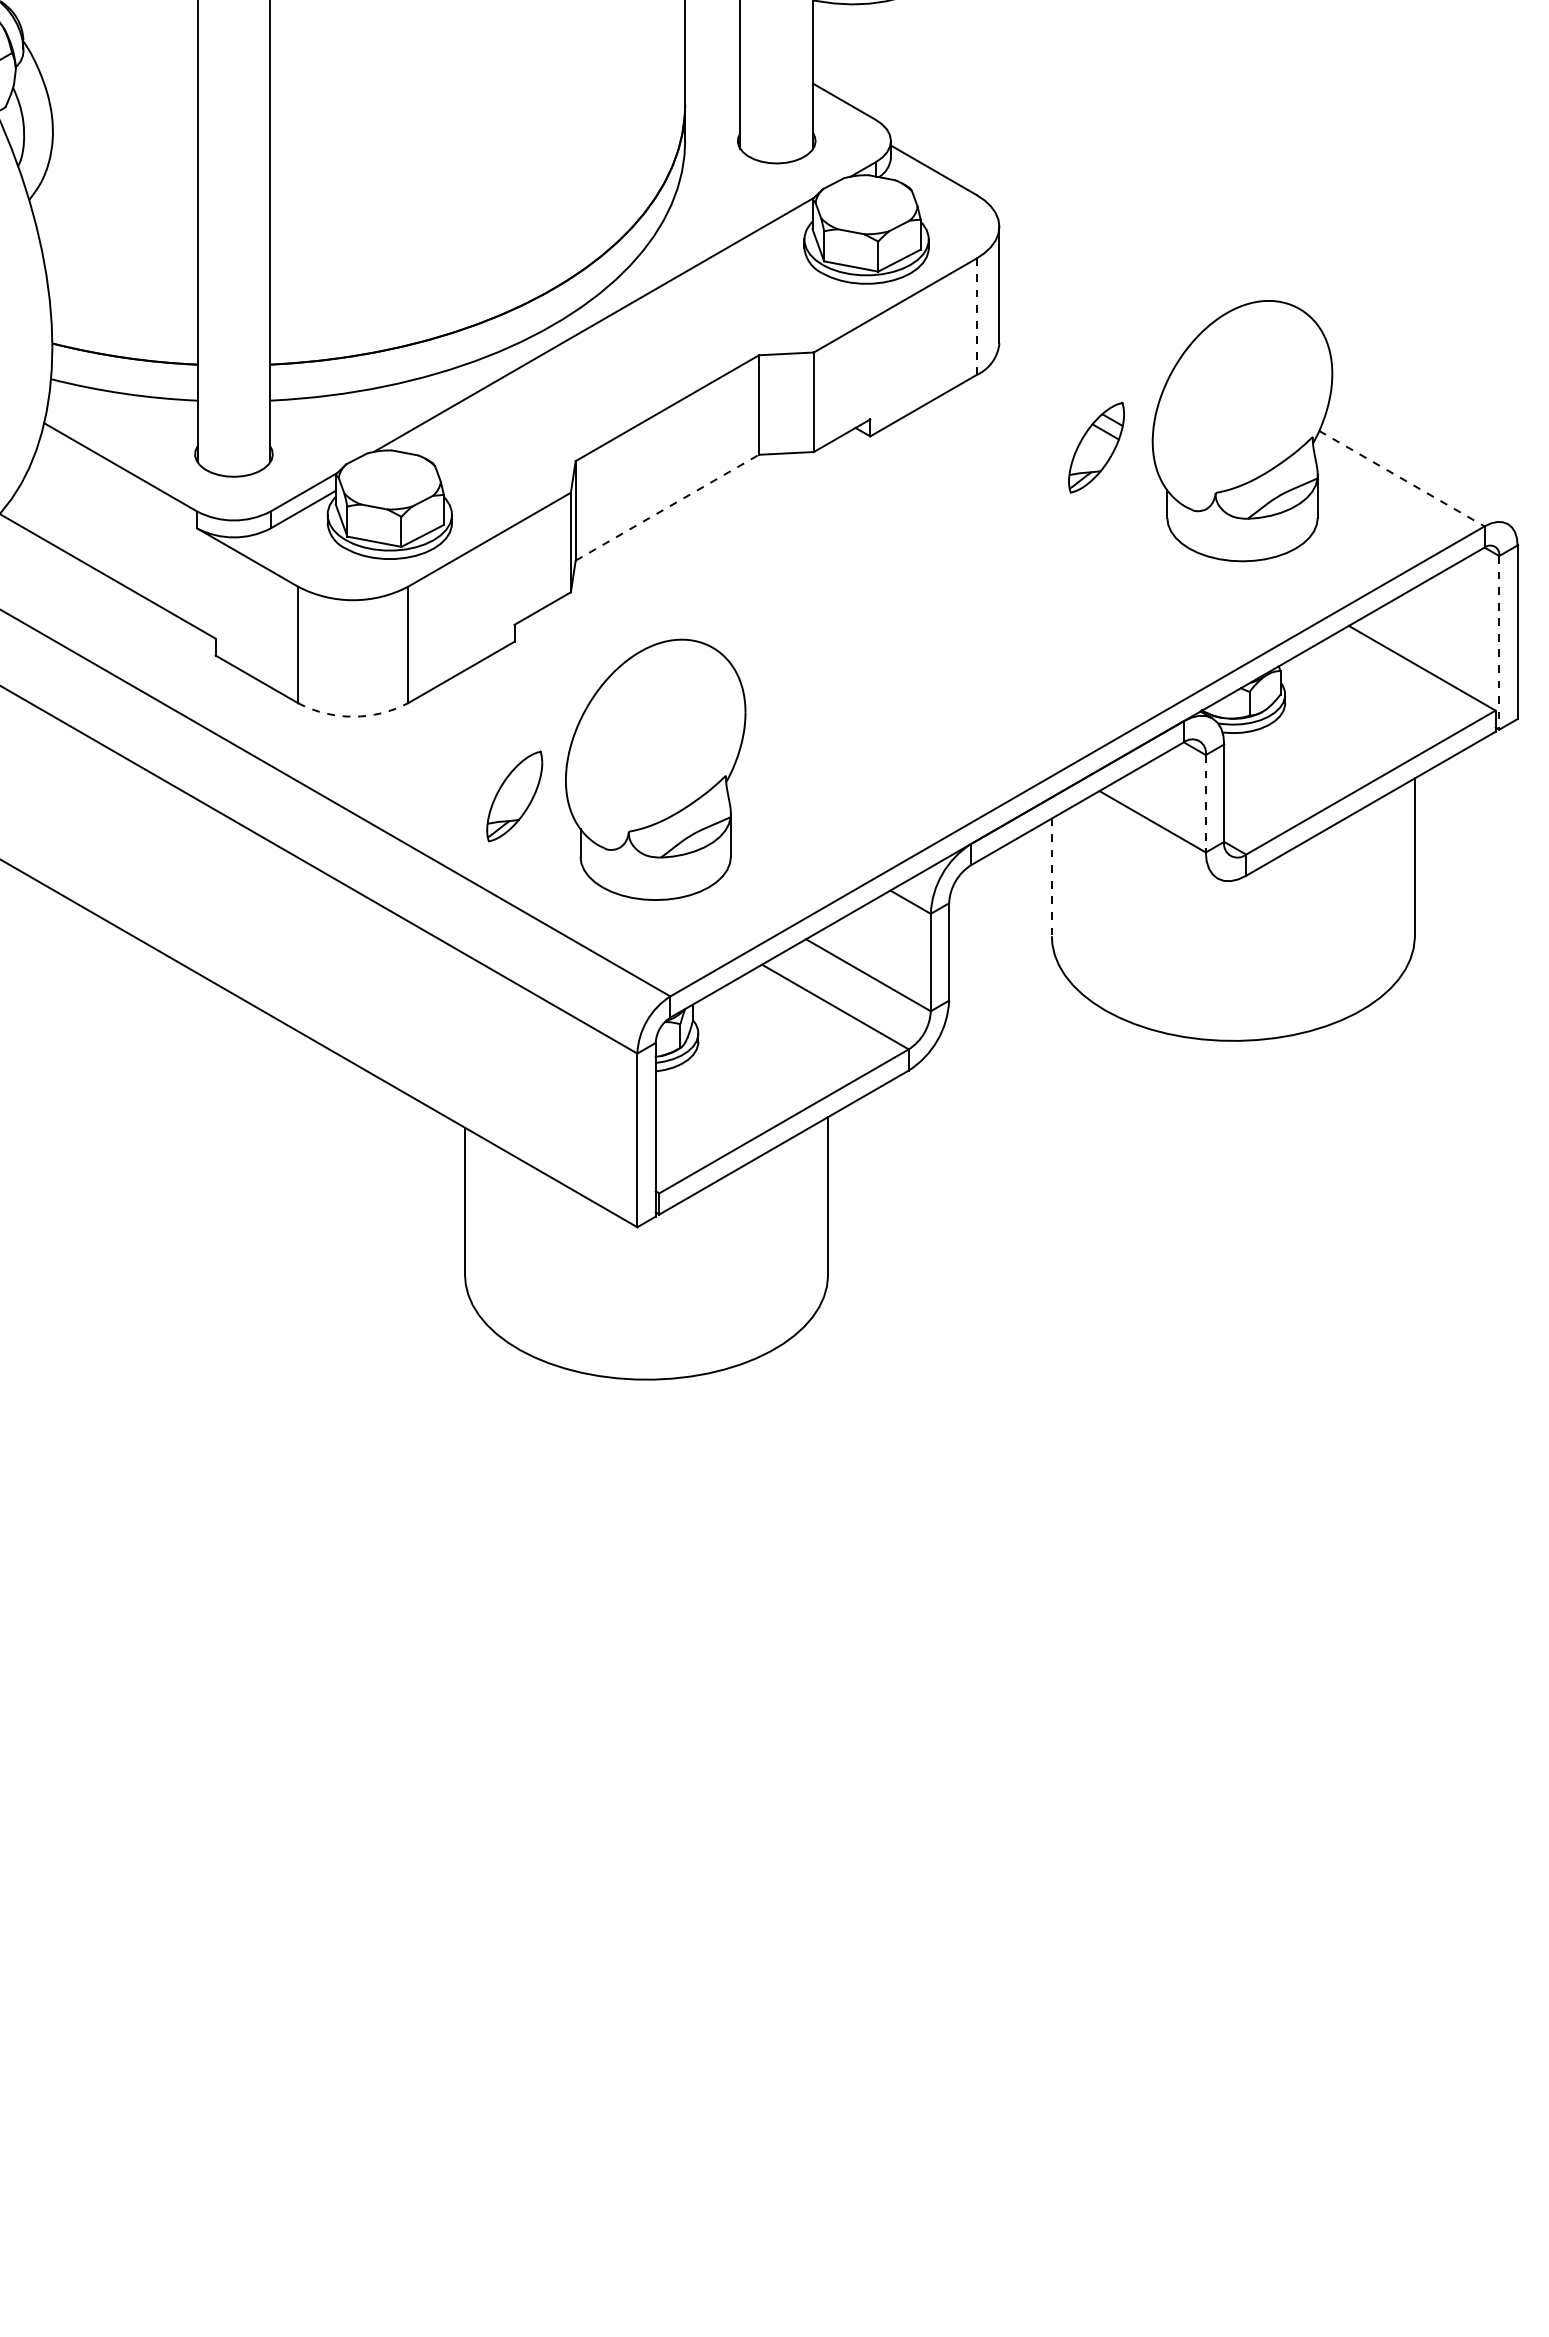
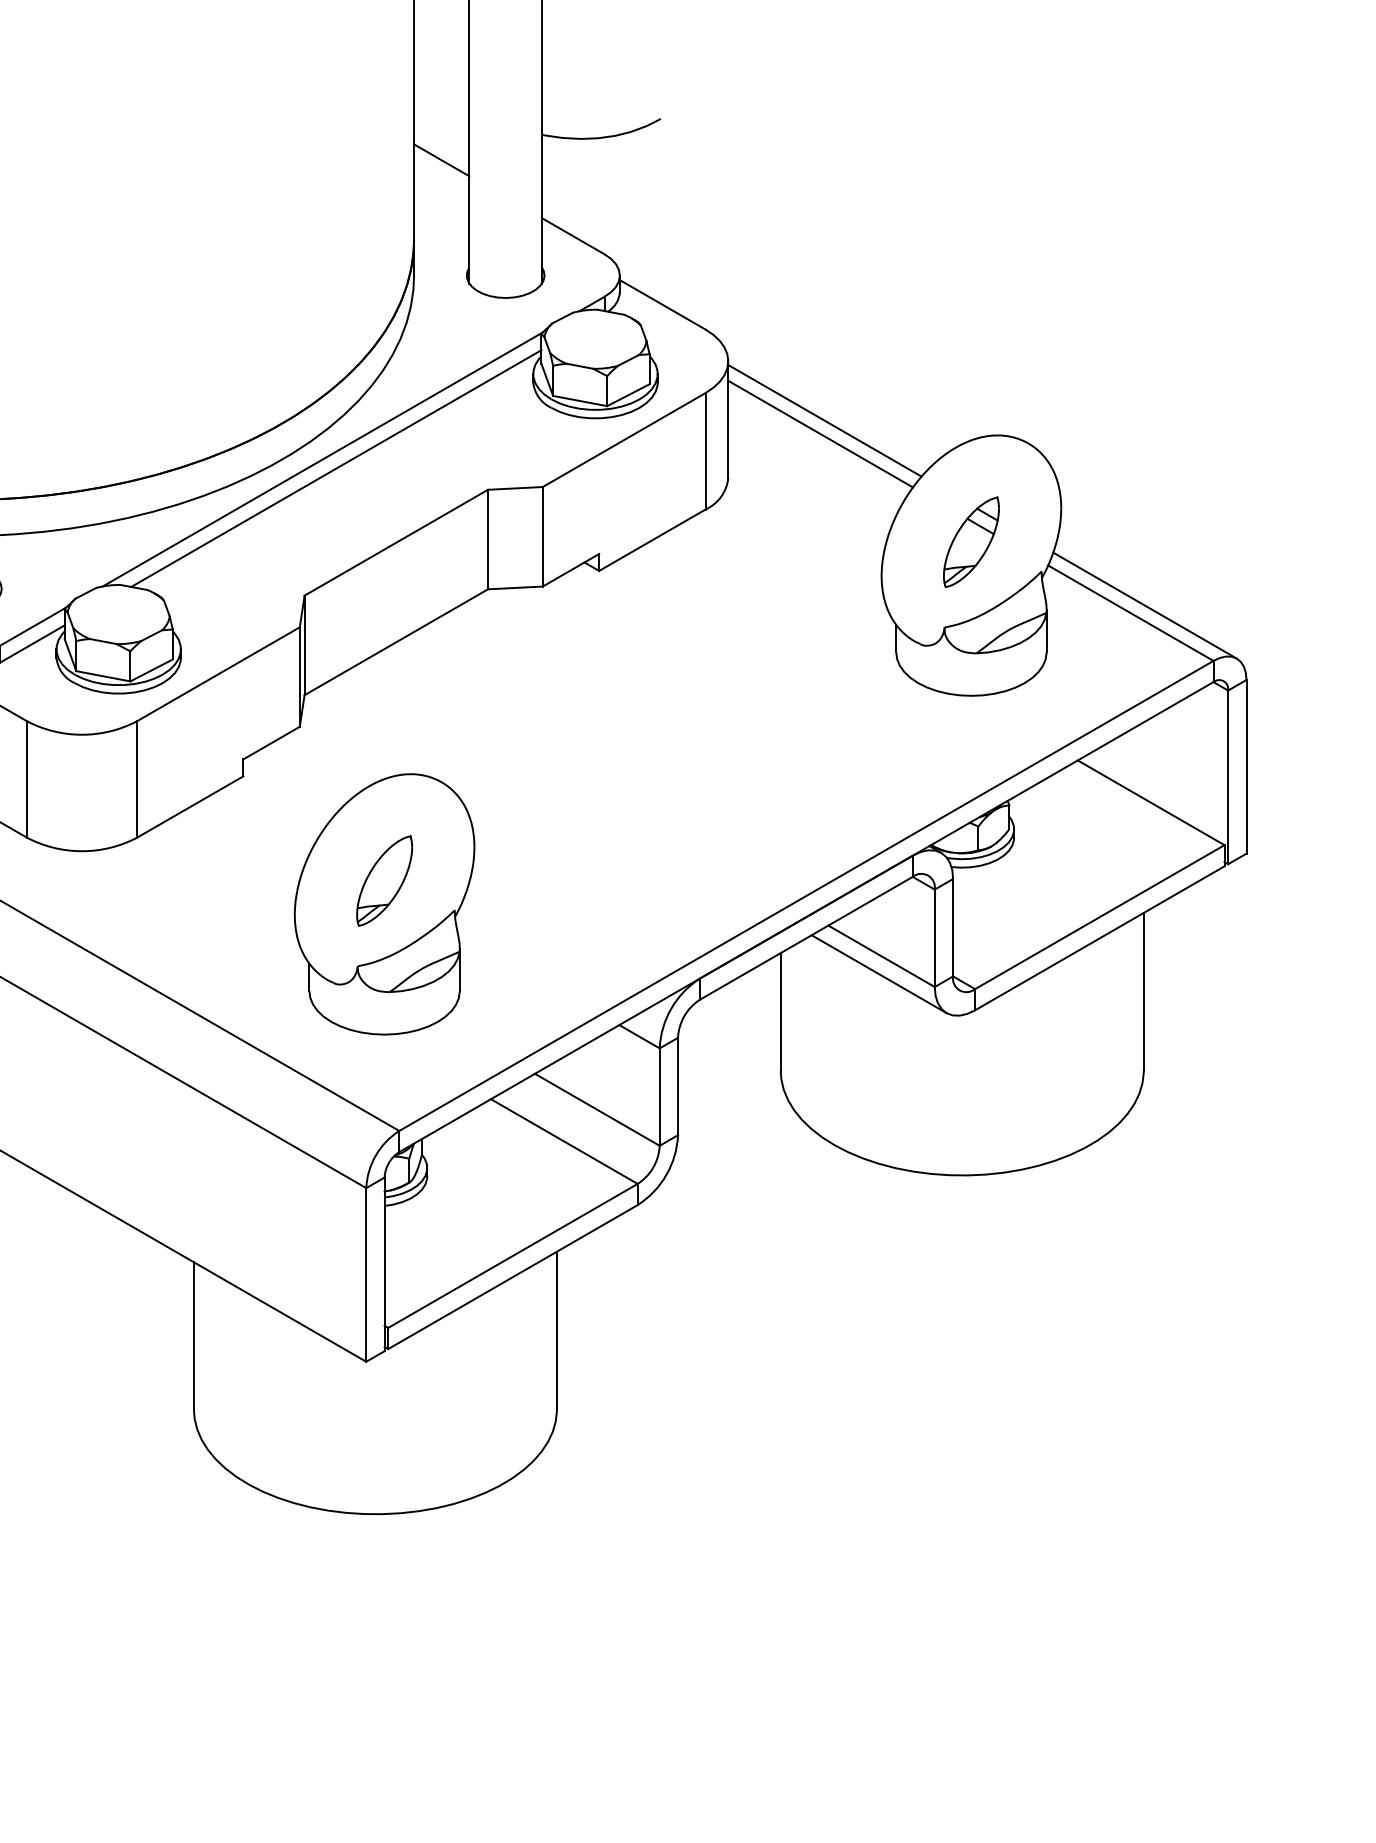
line: (712, 25) -> (441, 160), added
line: (1095, 286) -> (824, 421), added
line: (1091, 299) -> (820, 434), added
line: (976, 317) -> (705, 452), dashed -> solid
line: (607, 333) -> (336, 468), added
part: (1096, 447) -> (971, 542), moved
line: (1415, 471) -> (1144, 606), added
line: (1402, 478) -> (1131, 613), dashed -> solid
line: (667, 507) -> (396, 642), dashed -> solid
line: (1499, 642) -> (1228, 777), dashed -> solid
arc: (353, 716) -> (82, 851), dashed -> solid
part: (514, 796) -> (384, 881), moved
line: (1205, 803) -> (934, 938), dashed -> solid
line: (1149, 839) -> (878, 974), added
line: (1051, 877) -> (780, 1012), dashed -> solid

